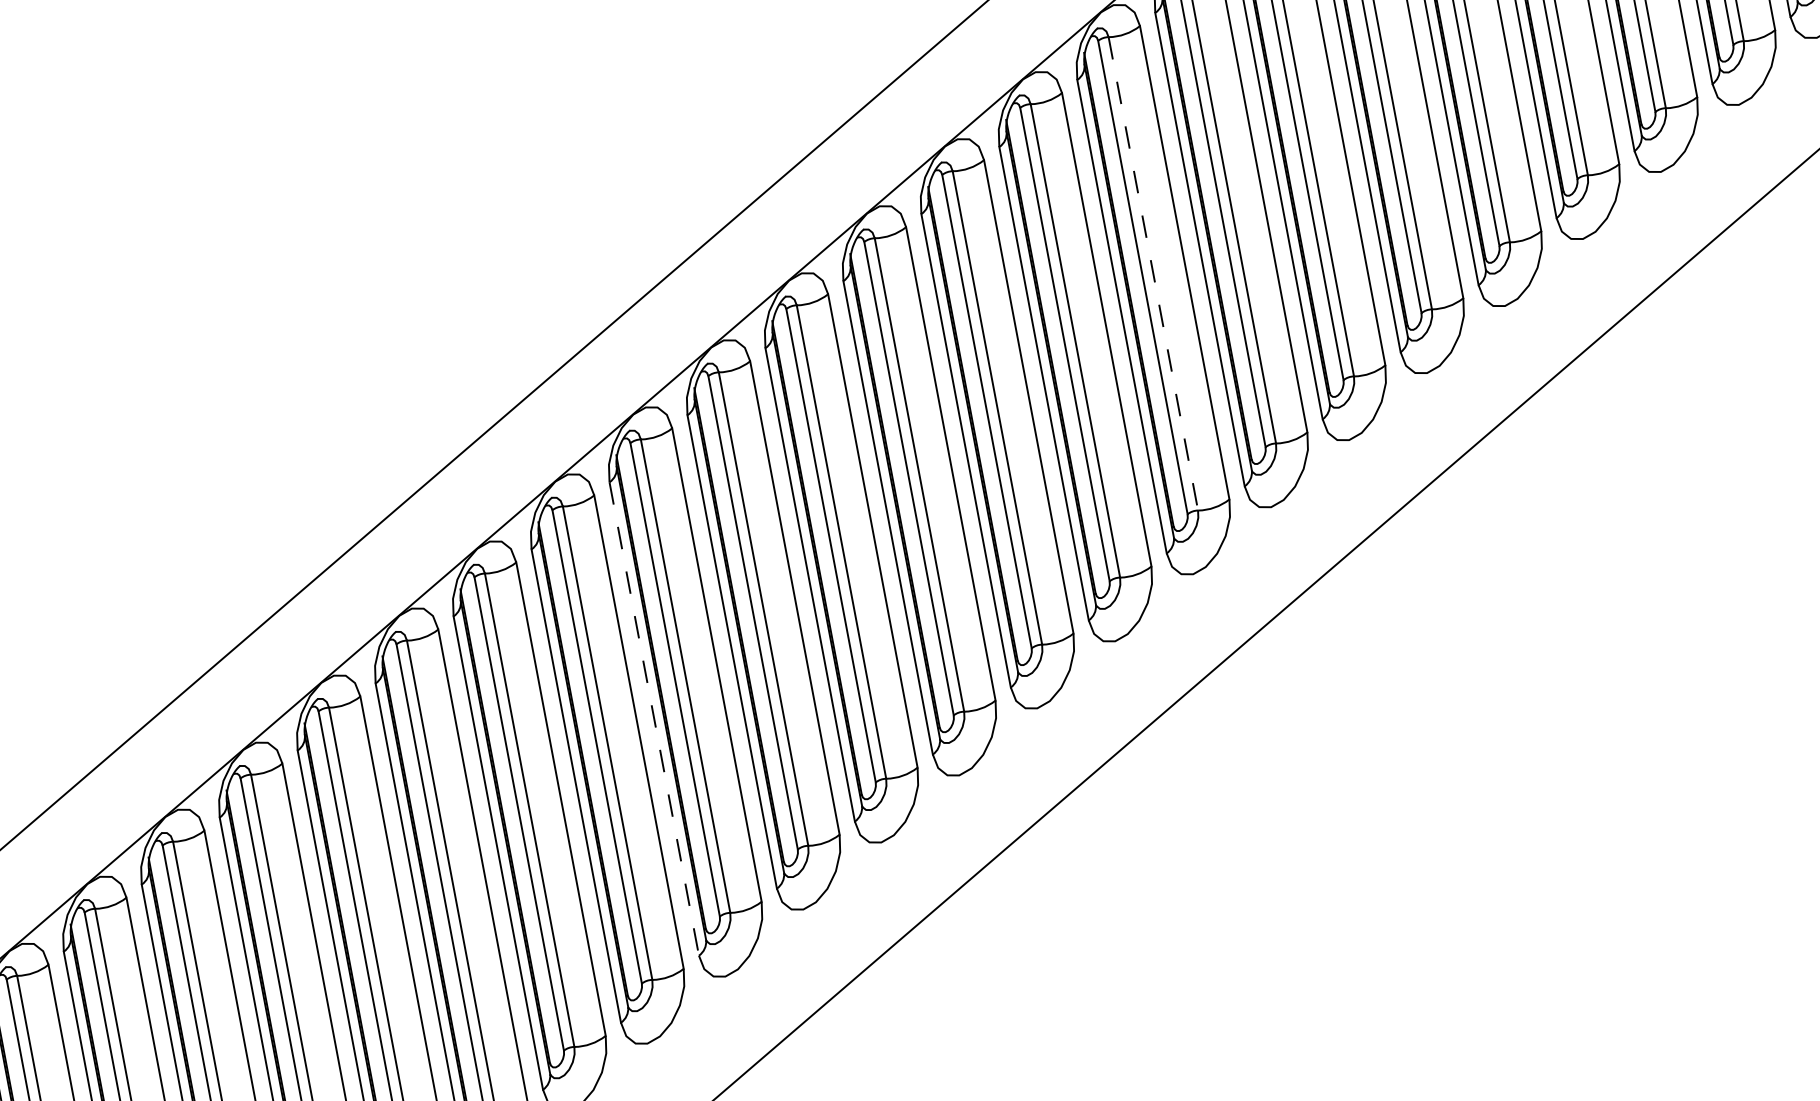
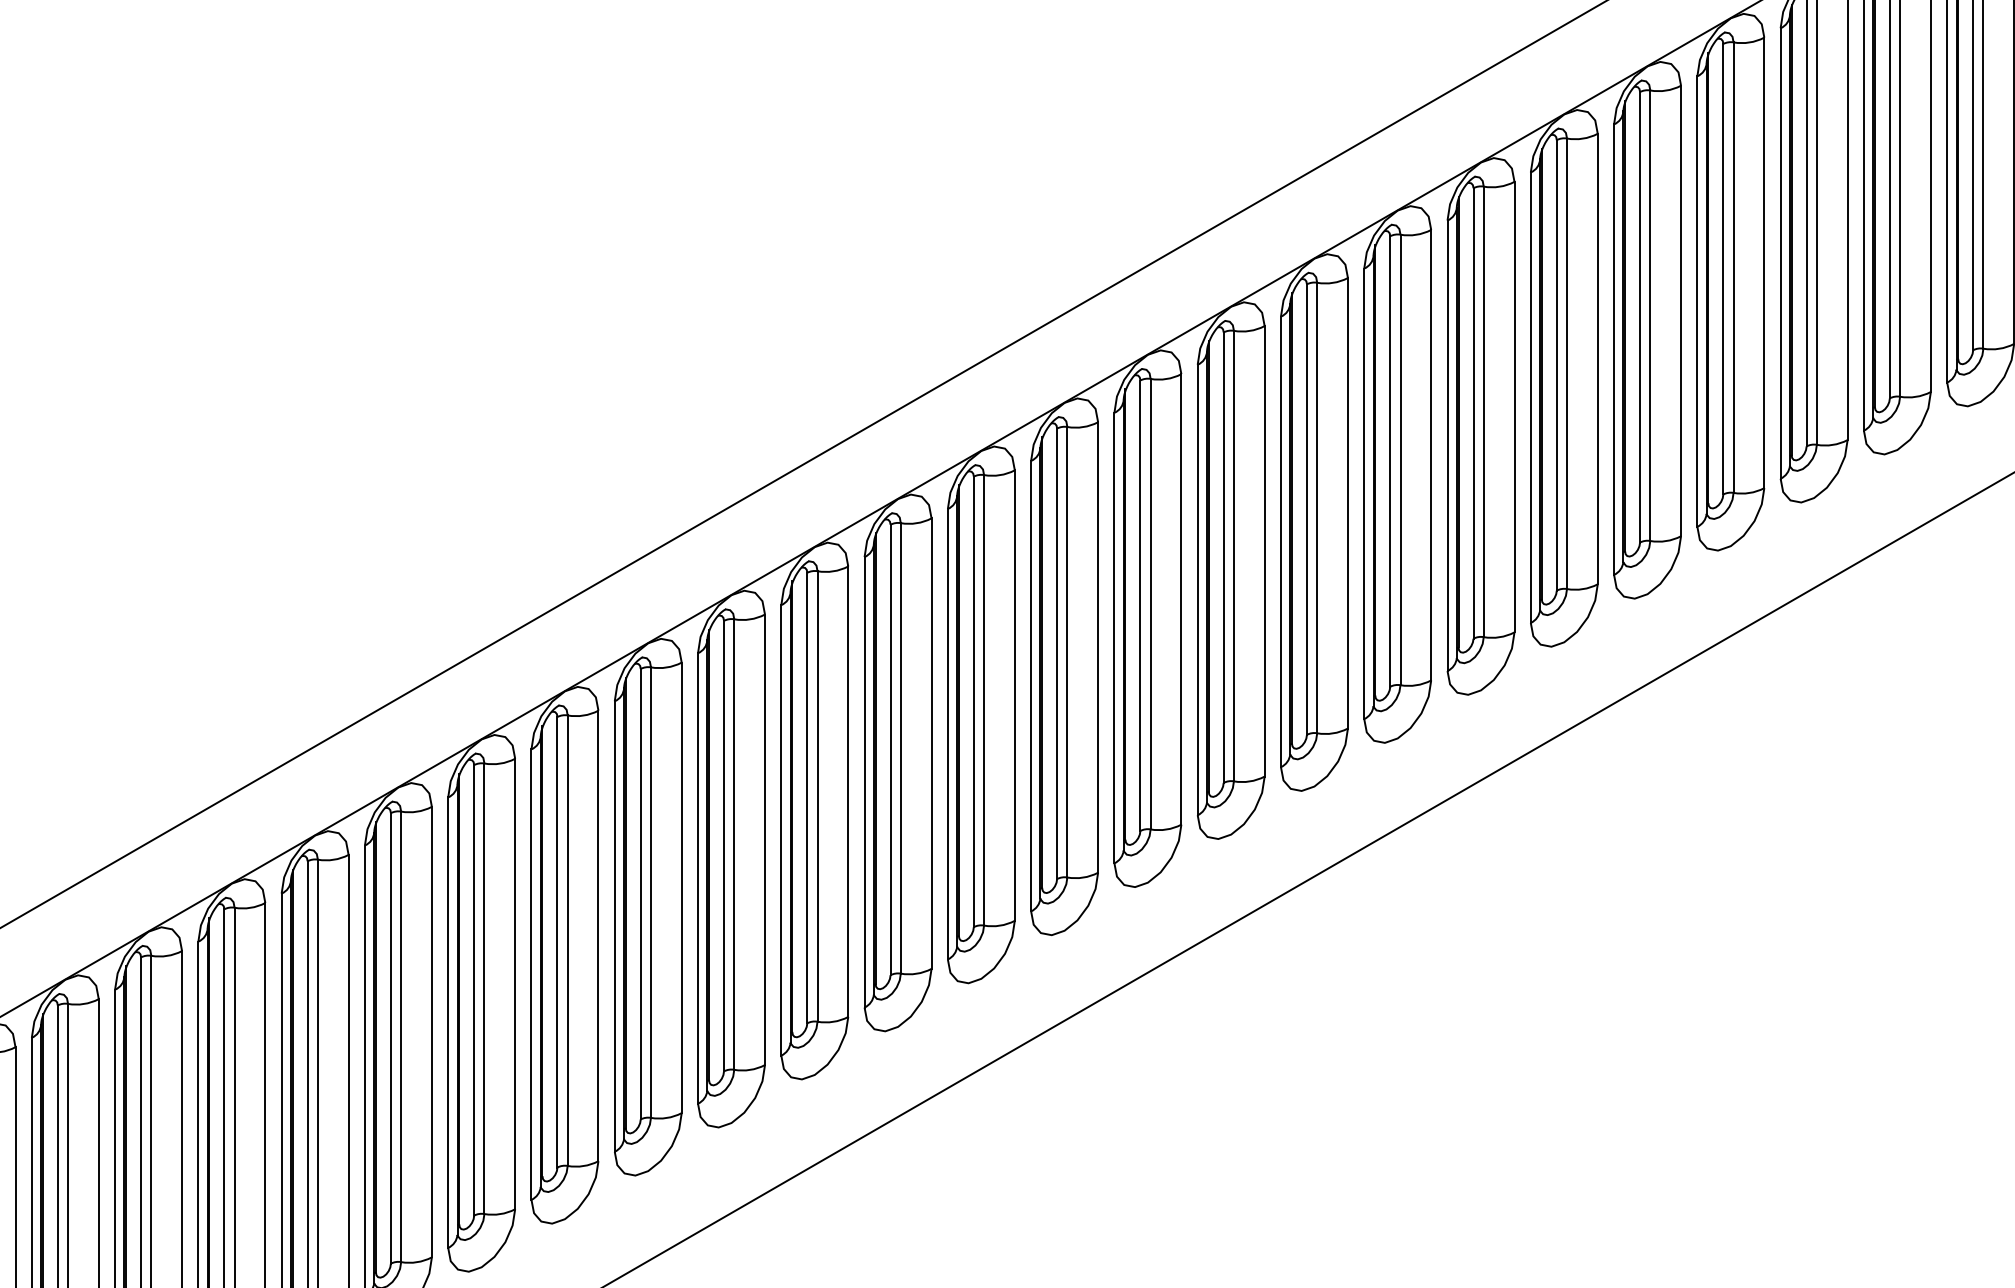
line: (1153, 274) -> (1317, 508), dashed -> solid
line: (654, 719) -> (781, 830), dashed -> solid

